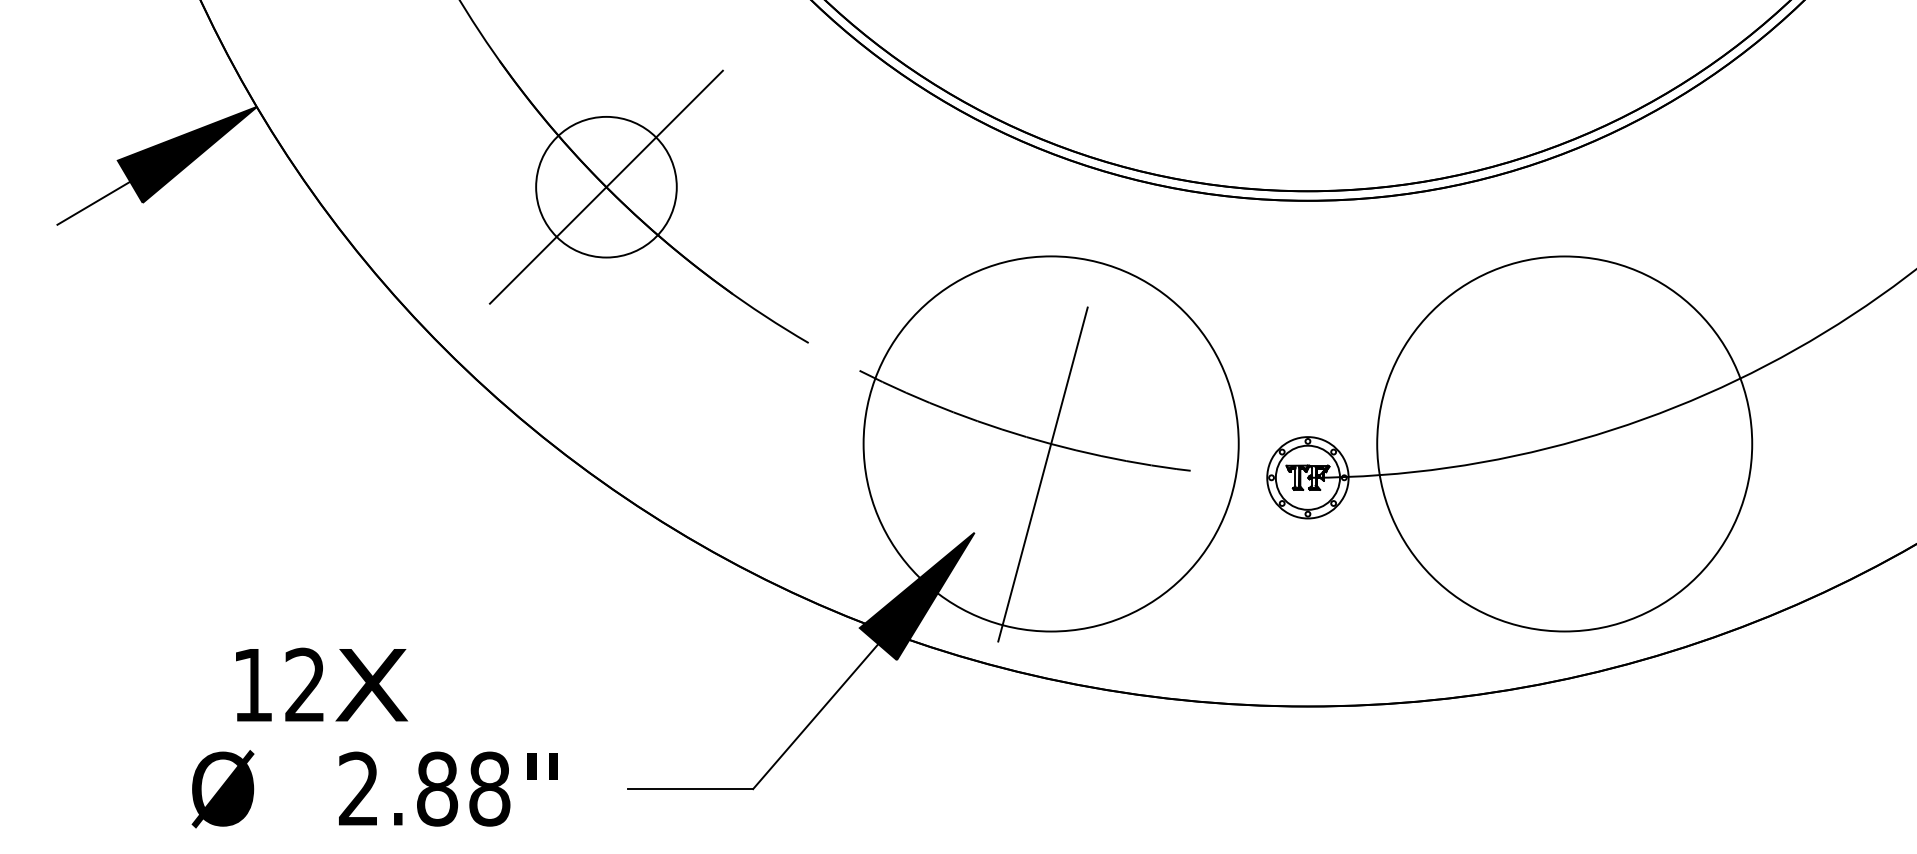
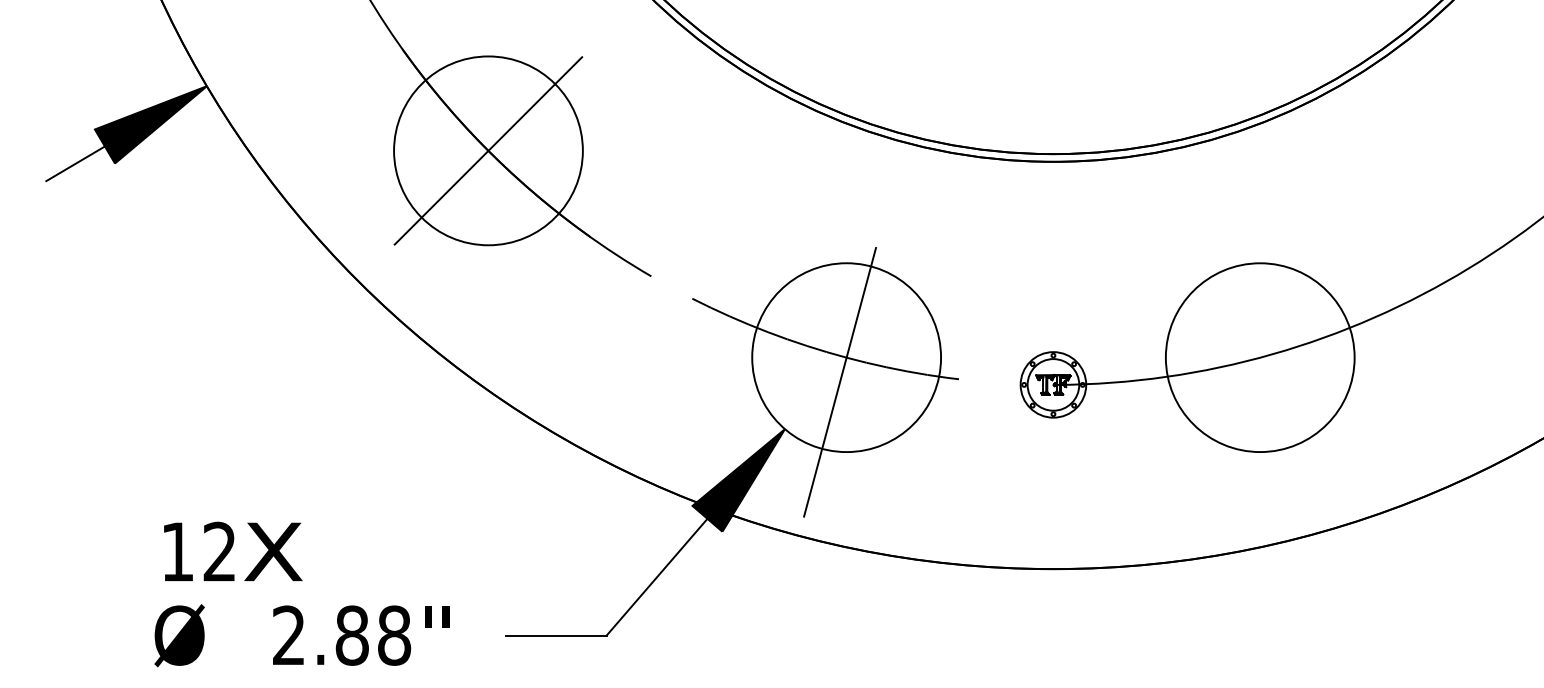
circle: (606, 186) -> (488, 150), size x1.67
circle: (1050, 443) -> (846, 357), size x0.62
circle: (1563, 443) -> (1259, 357), size x0.62
text: (322, 683) -> (233, 550), moved

